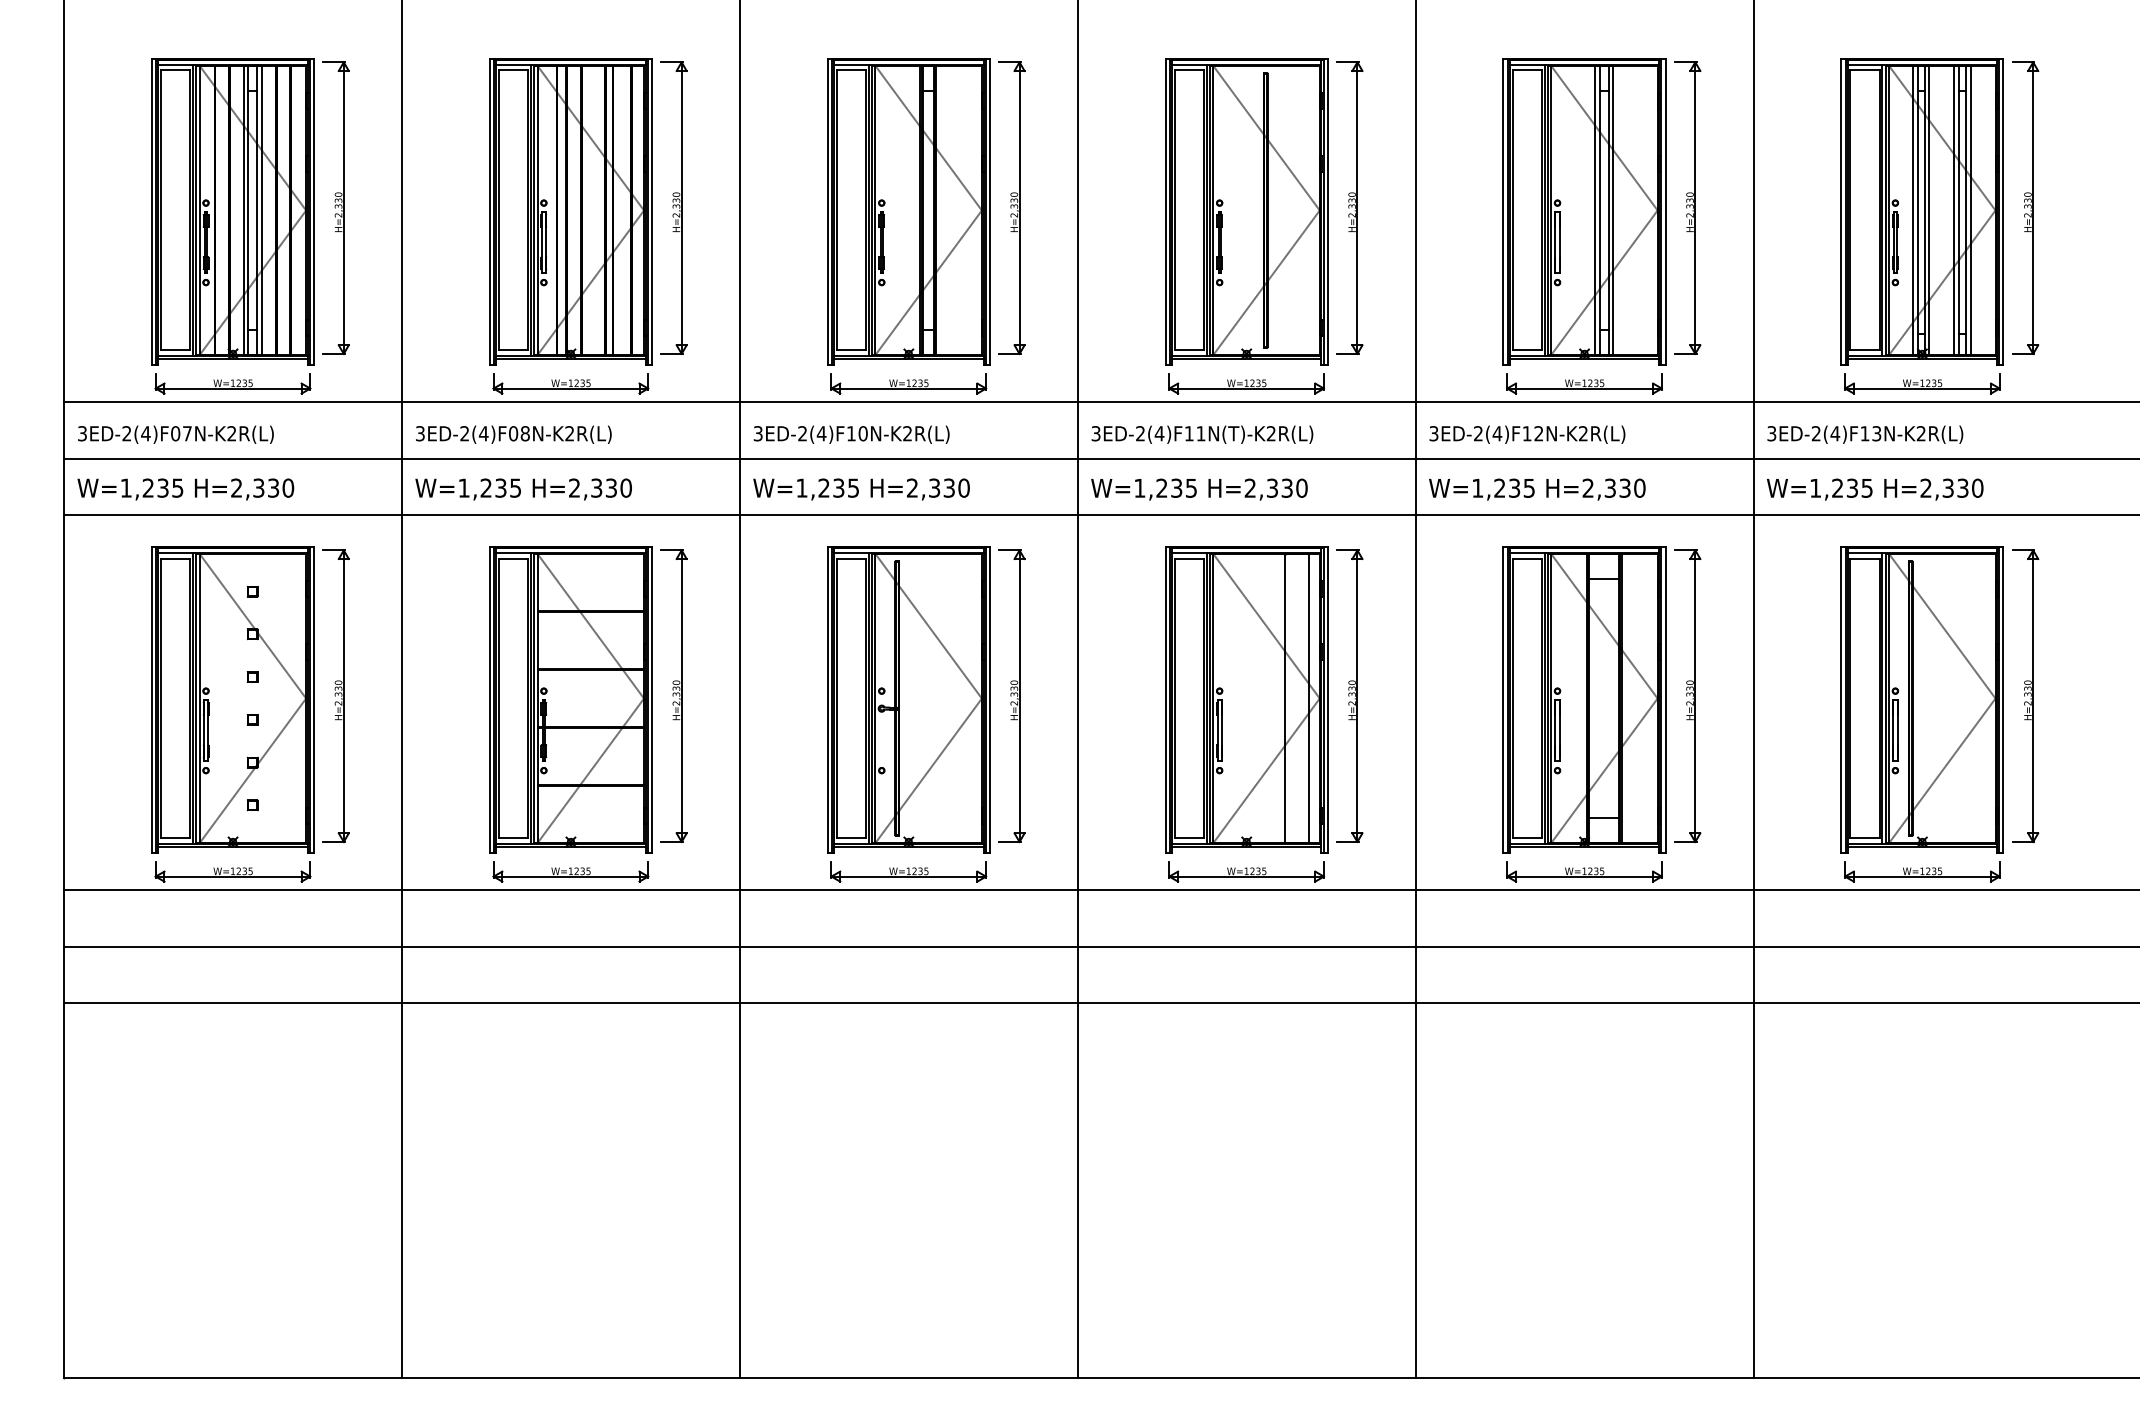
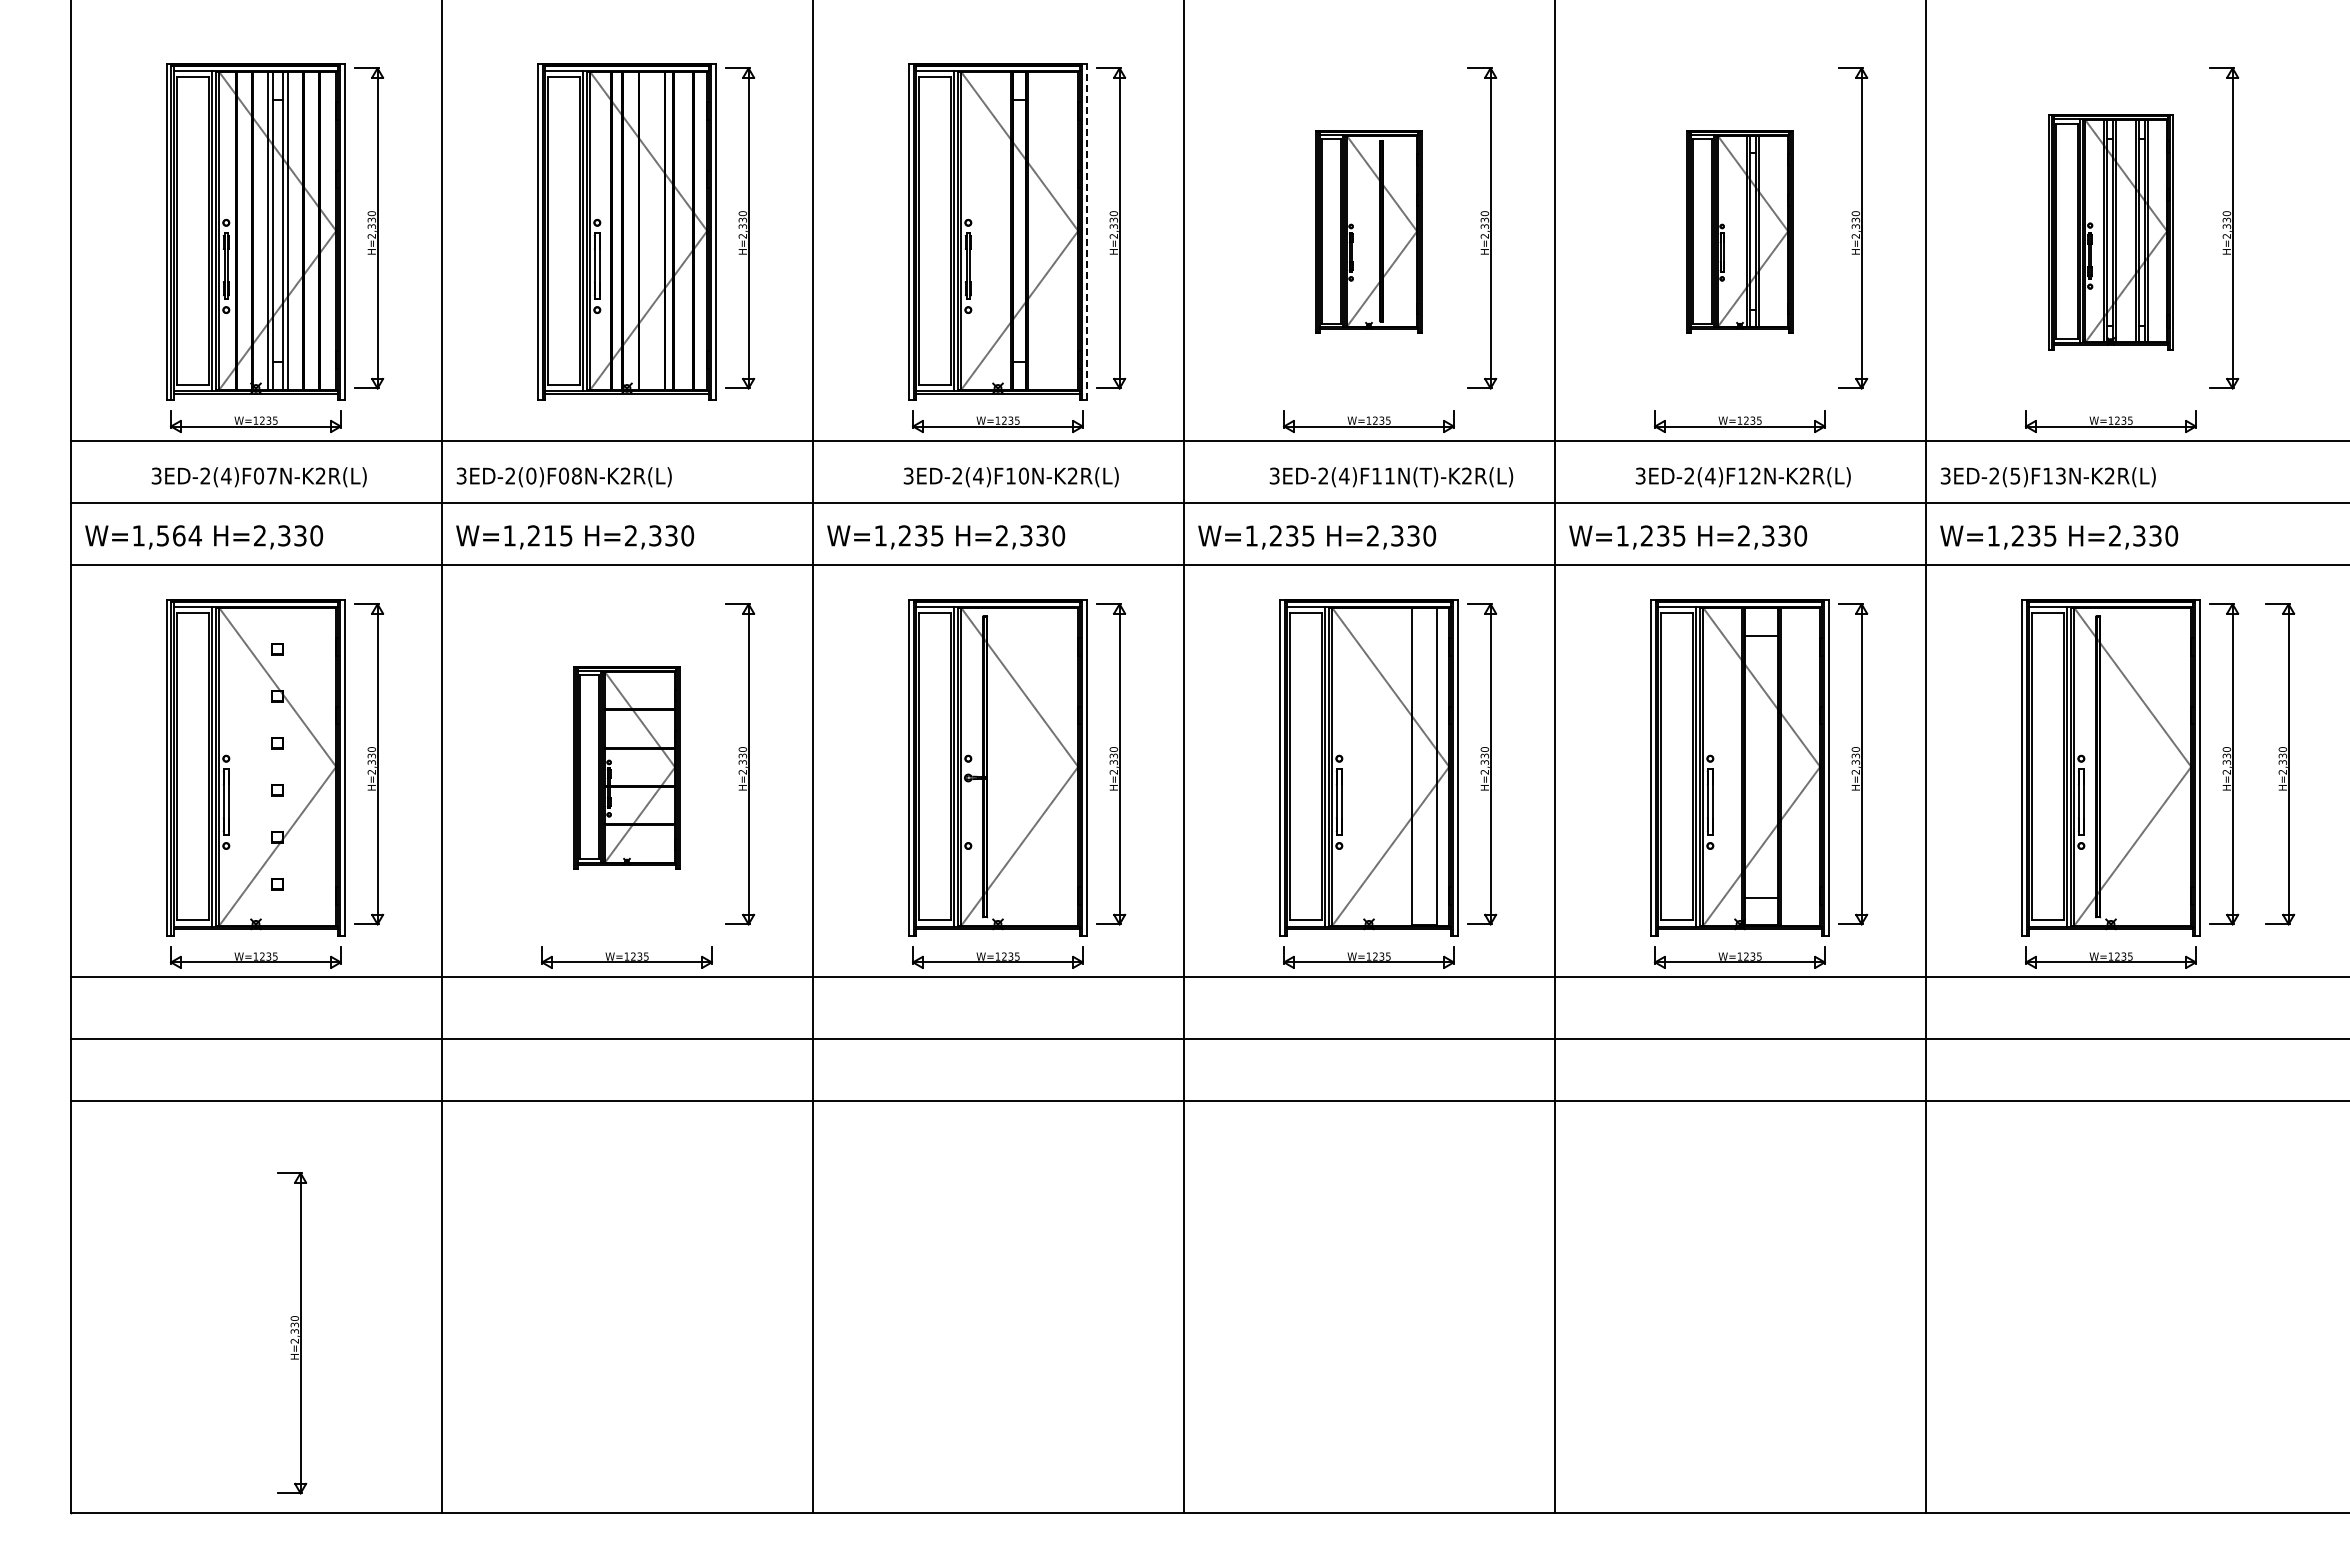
line: (989, 210) -> (1086, 231), solid -> dashed
part: (1246, 210) -> (1368, 231), size x0.6
part: (1584, 210) -> (1739, 231), size x0.6
part: (1921, 210) -> (2110, 231), size x0.7
part: (570, 384) -> (626, 421), removed
text: (483, 433) -> (531, 475), 3ED-2(4)F08N-K2R(L) -> 3ED-2(0)F08N-K2R(L)
text: (1835, 433) -> (2015, 475), 3ED-2(4)F13N-K2R(L) -> 3ED-2(5)F13N-K2R(L)
text: (175, 435) -> (258, 477), moved
text: (850, 435) -> (1010, 477), moved
text: (1202, 435) -> (1391, 477), moved
text: (1526, 435) -> (1742, 477), moved
text: (162, 487) -> (178, 535), W=1,235 -> W=1,564
text: (501, 487) -> (550, 535), W=1,235 -> W=1,215
part: (2076, 696) -> (2280, 764), added
part: (570, 699) -> (626, 767), size x0.6
part: (266, 1214) -> (292, 1333), added

